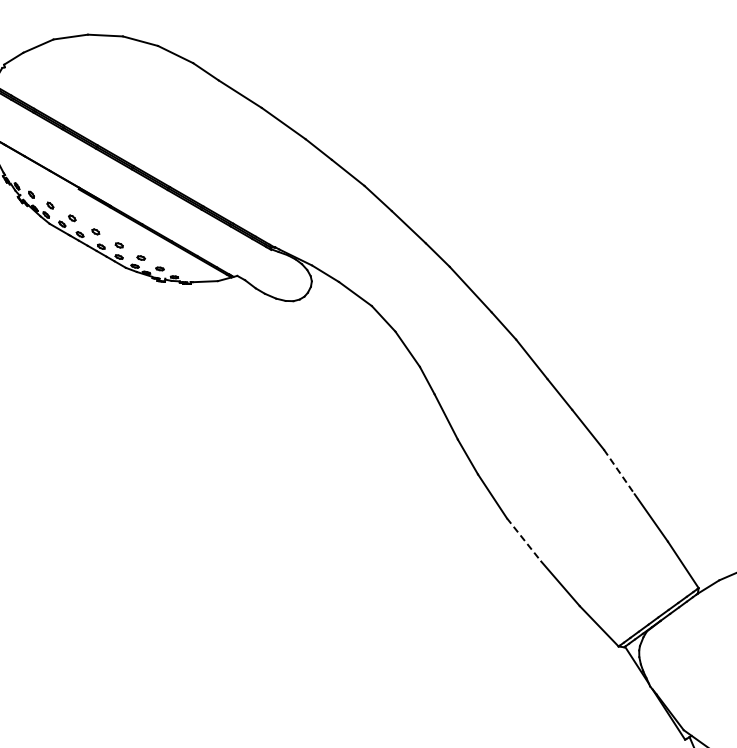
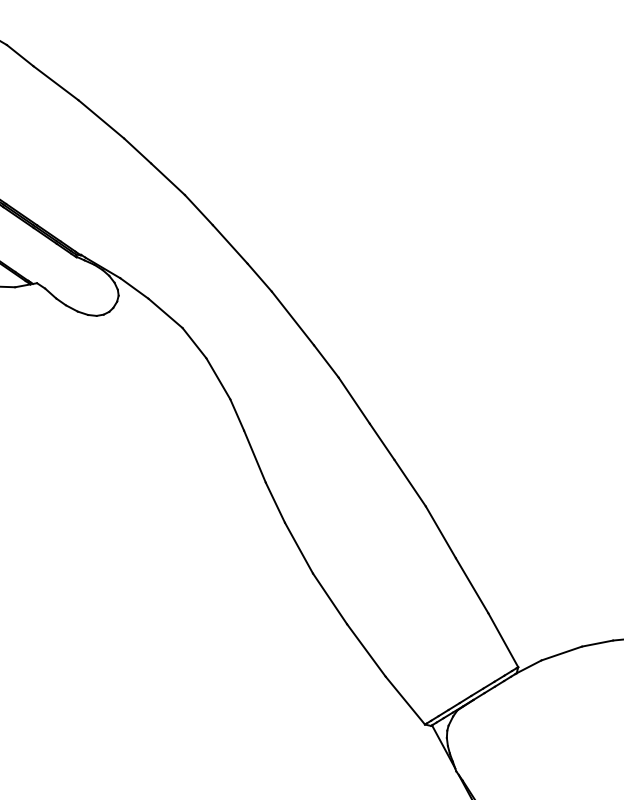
line: (619, 472) -> (441, 532), dashed -> solid
line: (524, 539) -> (330, 598), dashed -> solid

